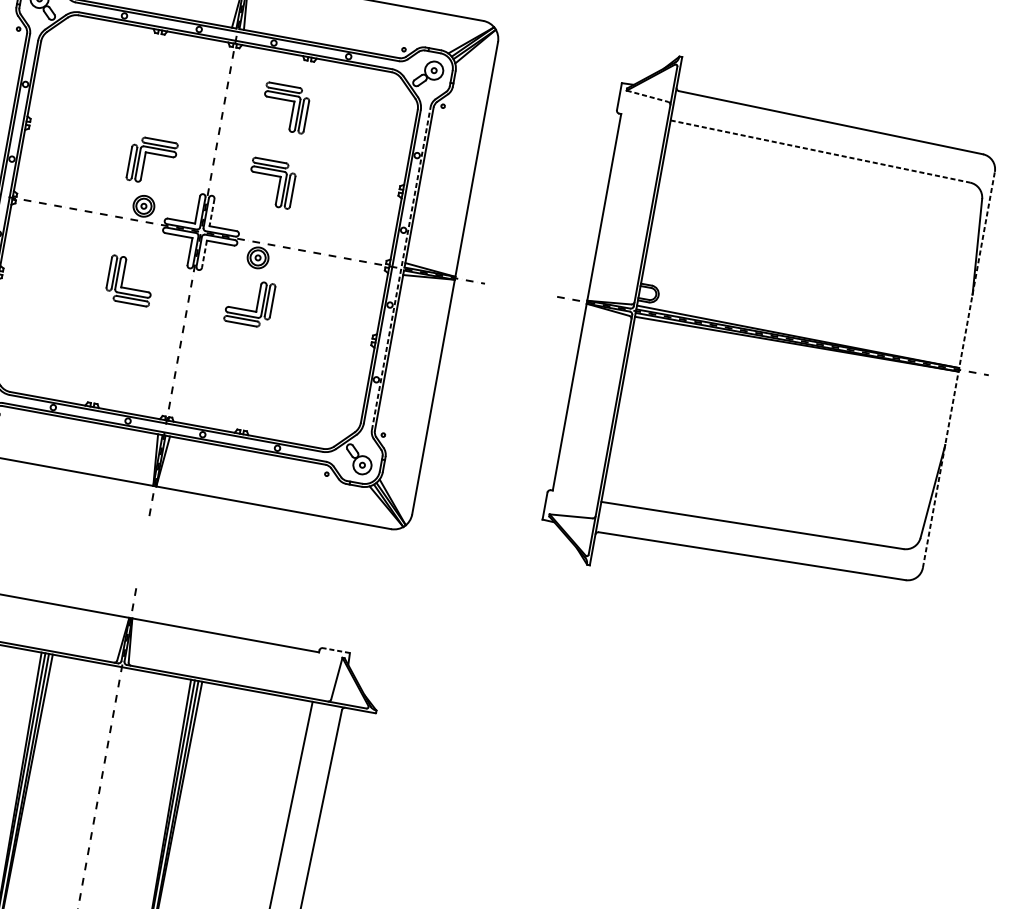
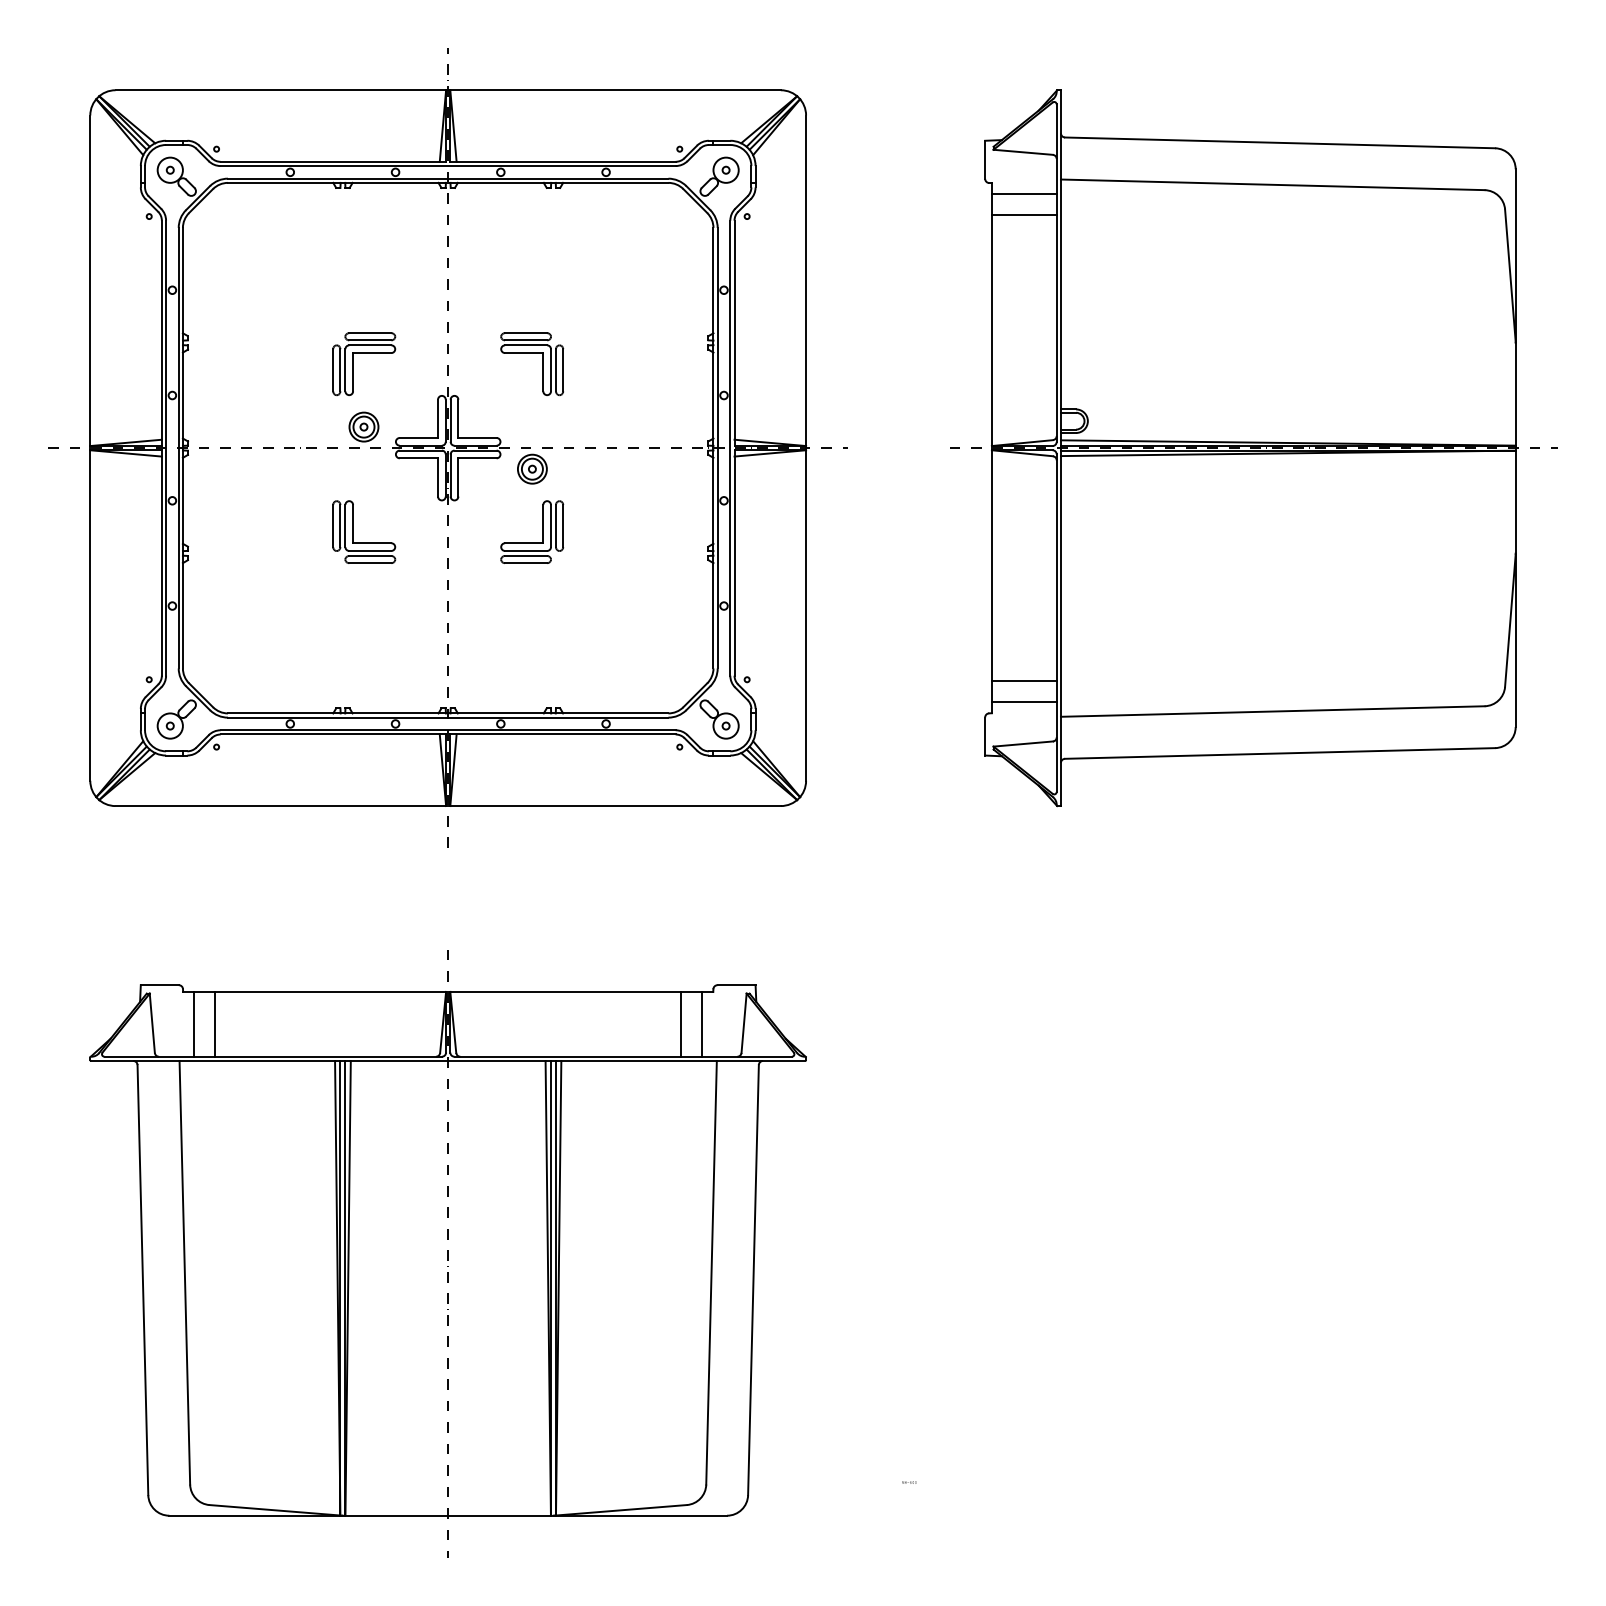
line: (647, 96) -> (1023, 152), dashed -> solid
part: (292, 109) -> (542, 258), removed
line: (642, 126) -> (1023, 194), added
line: (639, 141) -> (1023, 215), added
line: (820, 151) -> (1272, 184), dashed -> solid
line: (212, 213) -> (458, 419), dashed -> solid
line: (204, 254) -> (458, 477), dashed -> solid
line: (401, 268) -> (730, 448), dashed -> solid
line: (958, 370) -> (1515, 448), dashed -> solid
line: (579, 471) -> (1023, 680), added
line: (576, 486) -> (1023, 701), added
line: (336, 650) -> (736, 985), dashed -> solid
line: (291, 670) -> (680, 1023), added
line: (306, 673) -> (701, 1023), added

